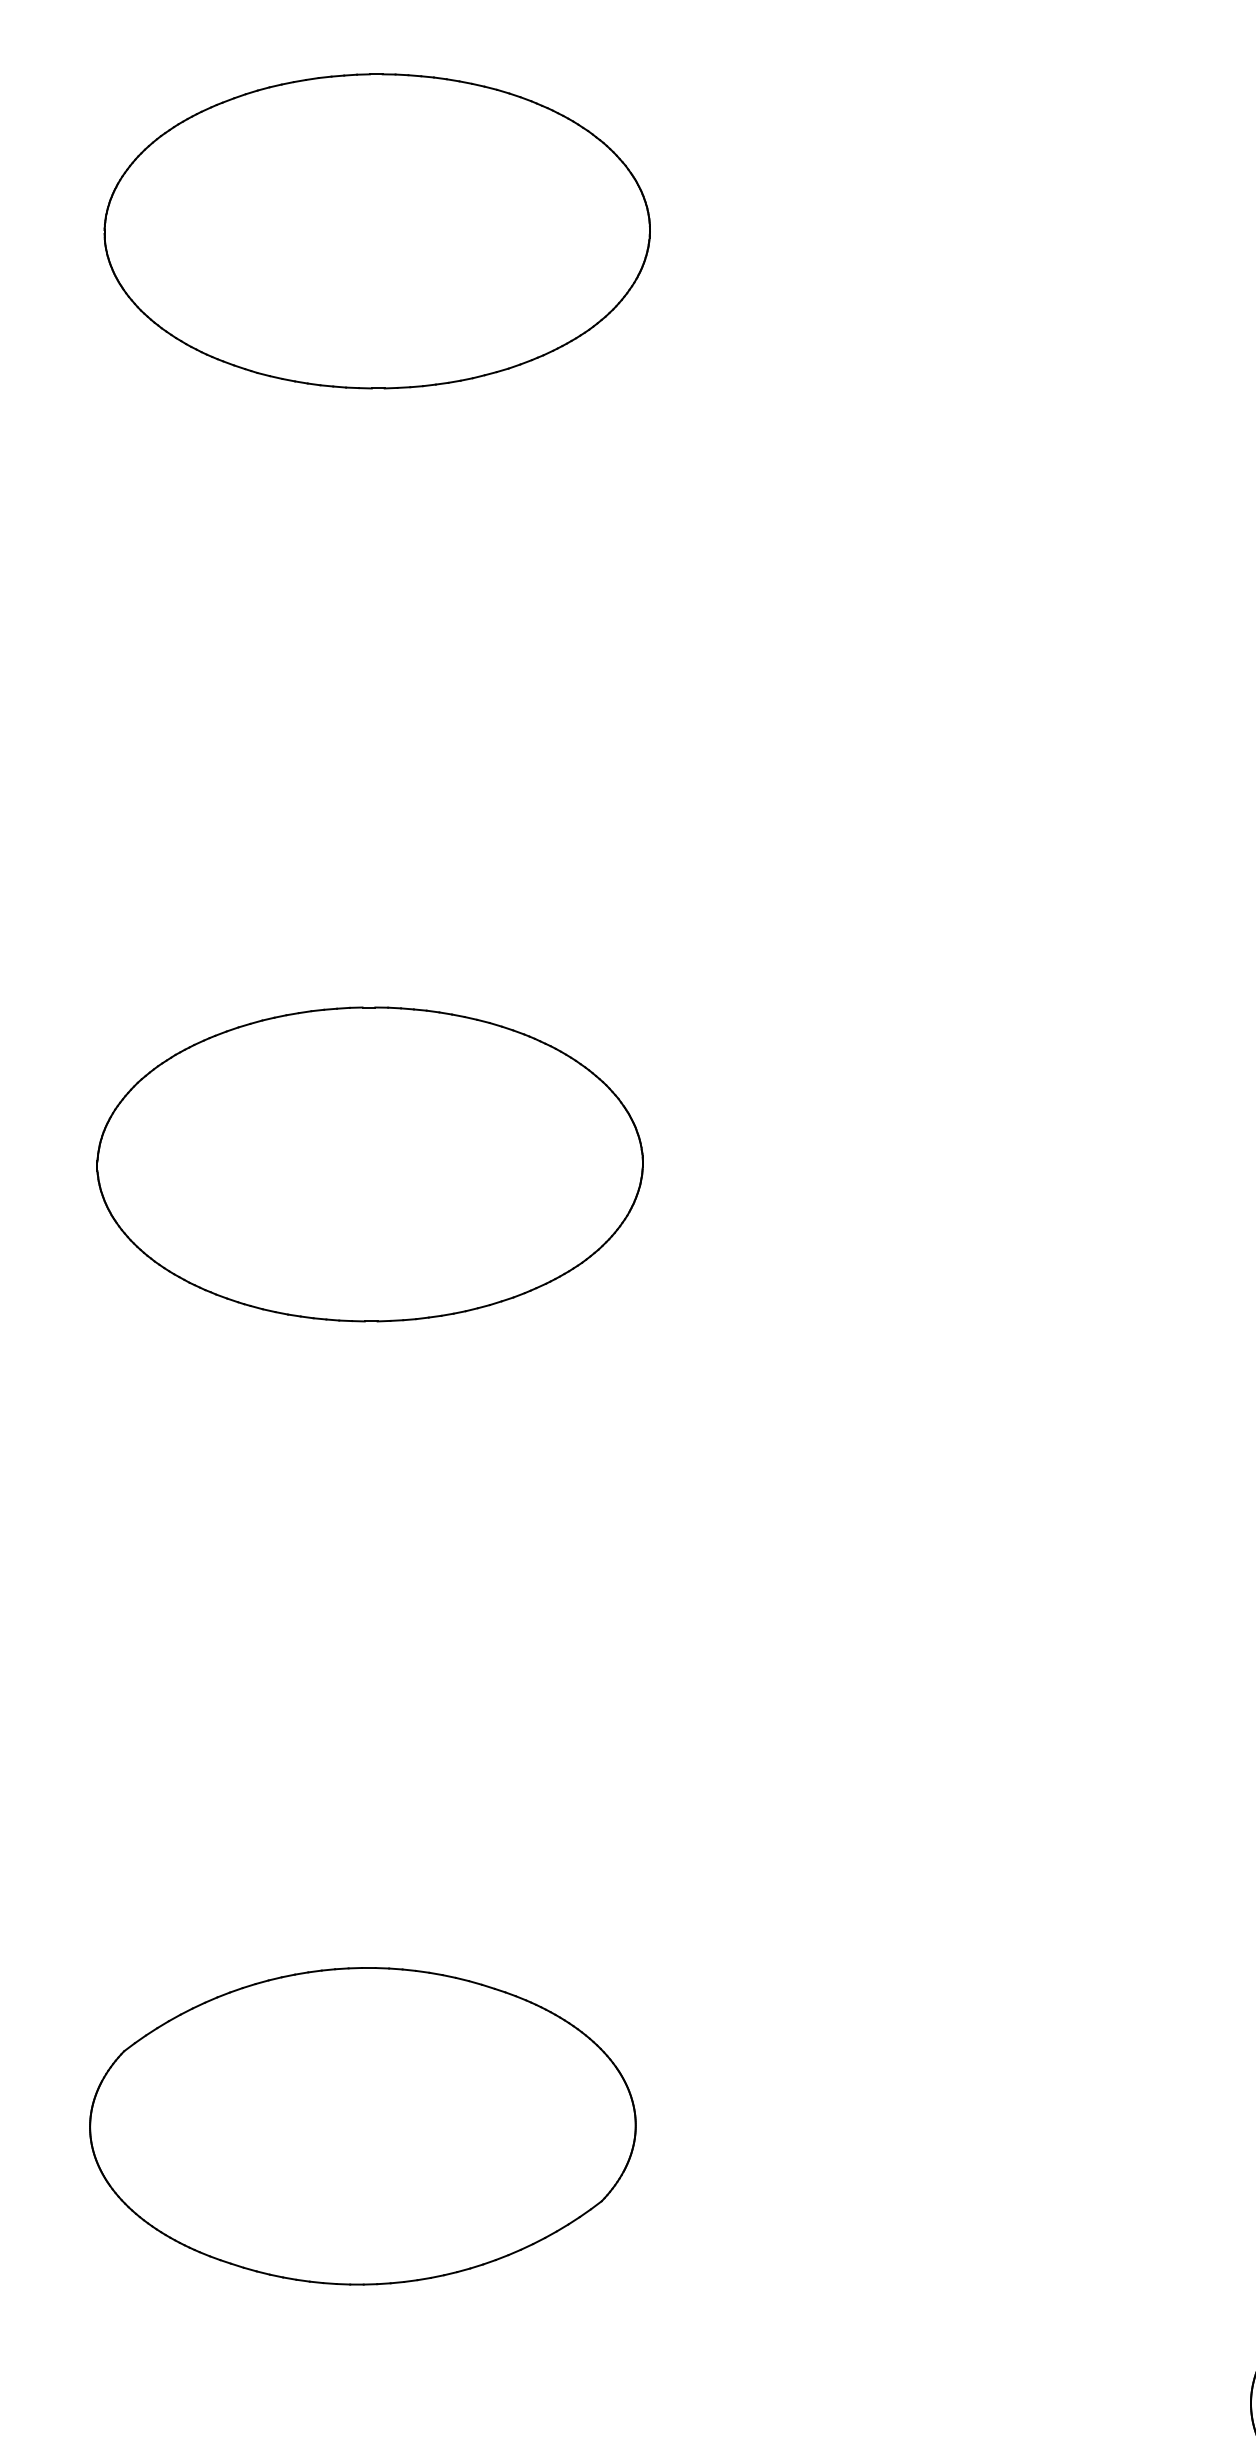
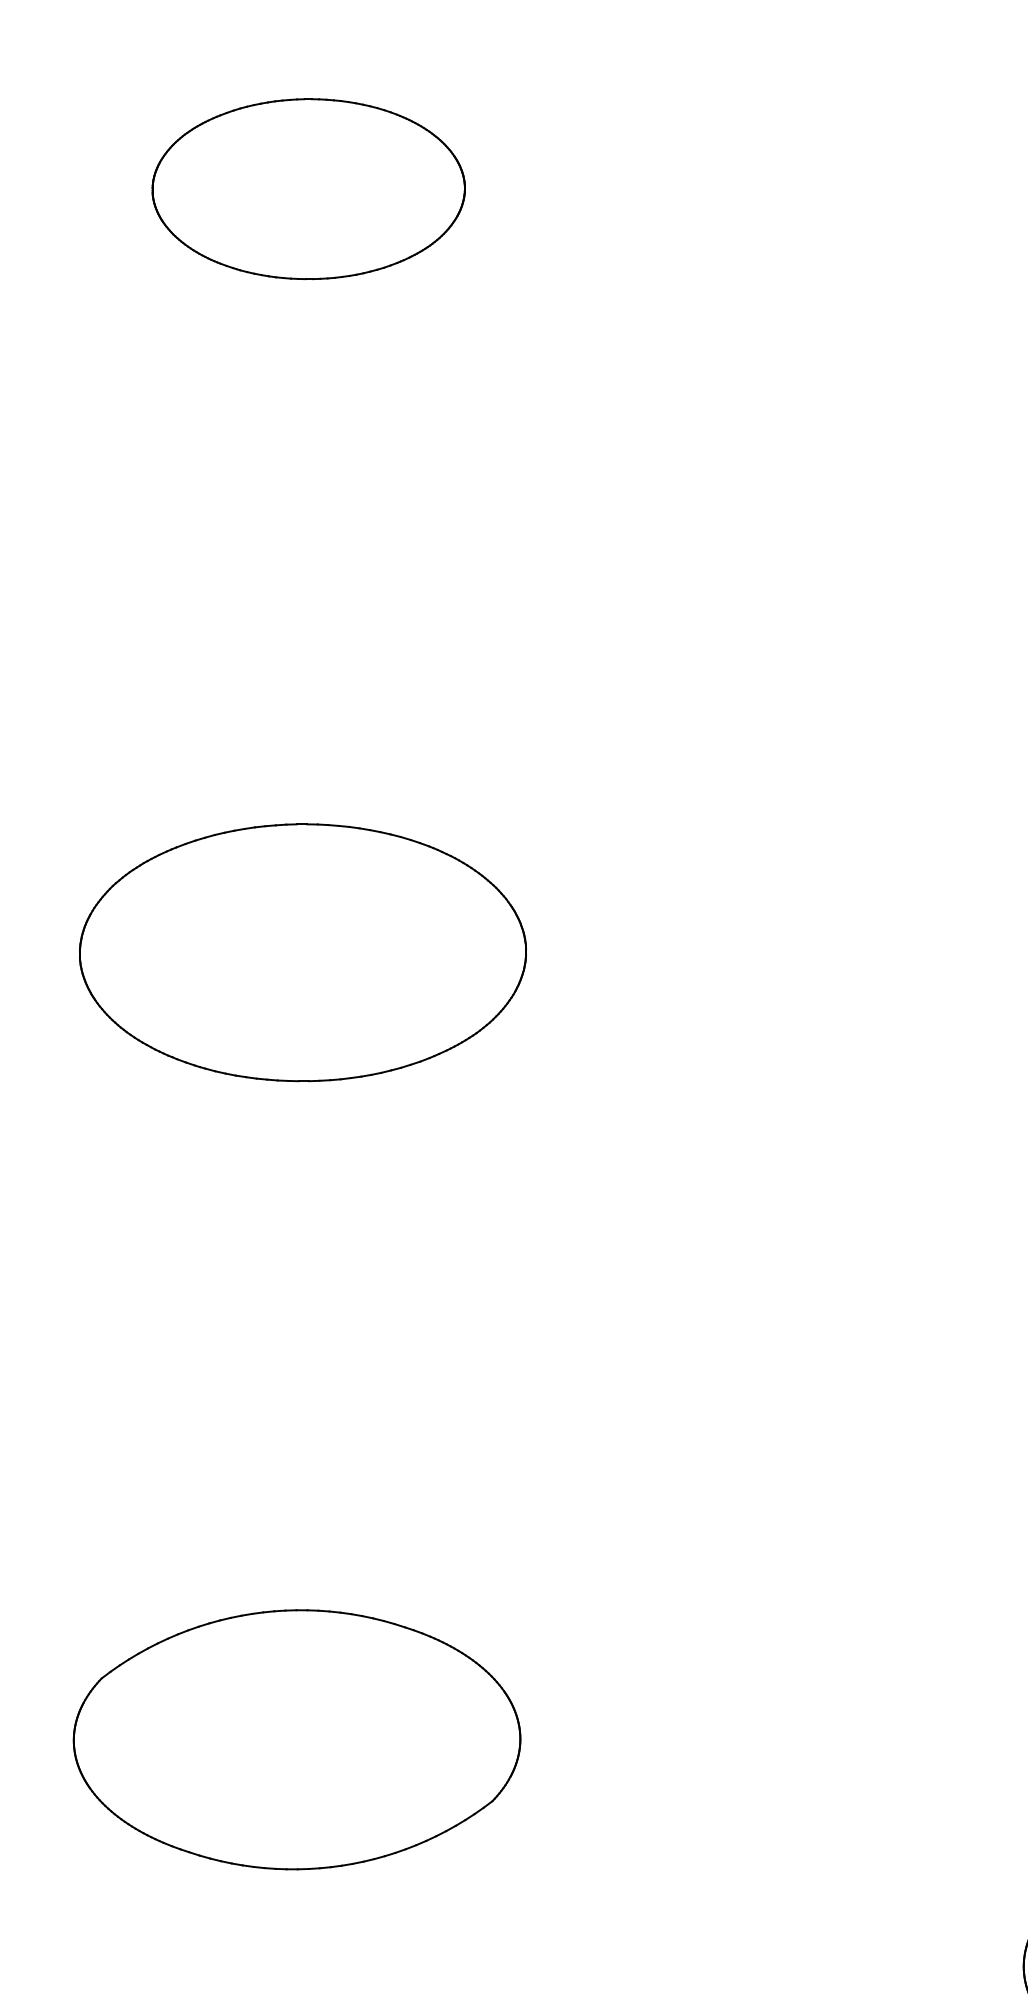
part: (376, 230) -> (308, 188), size x0.7

